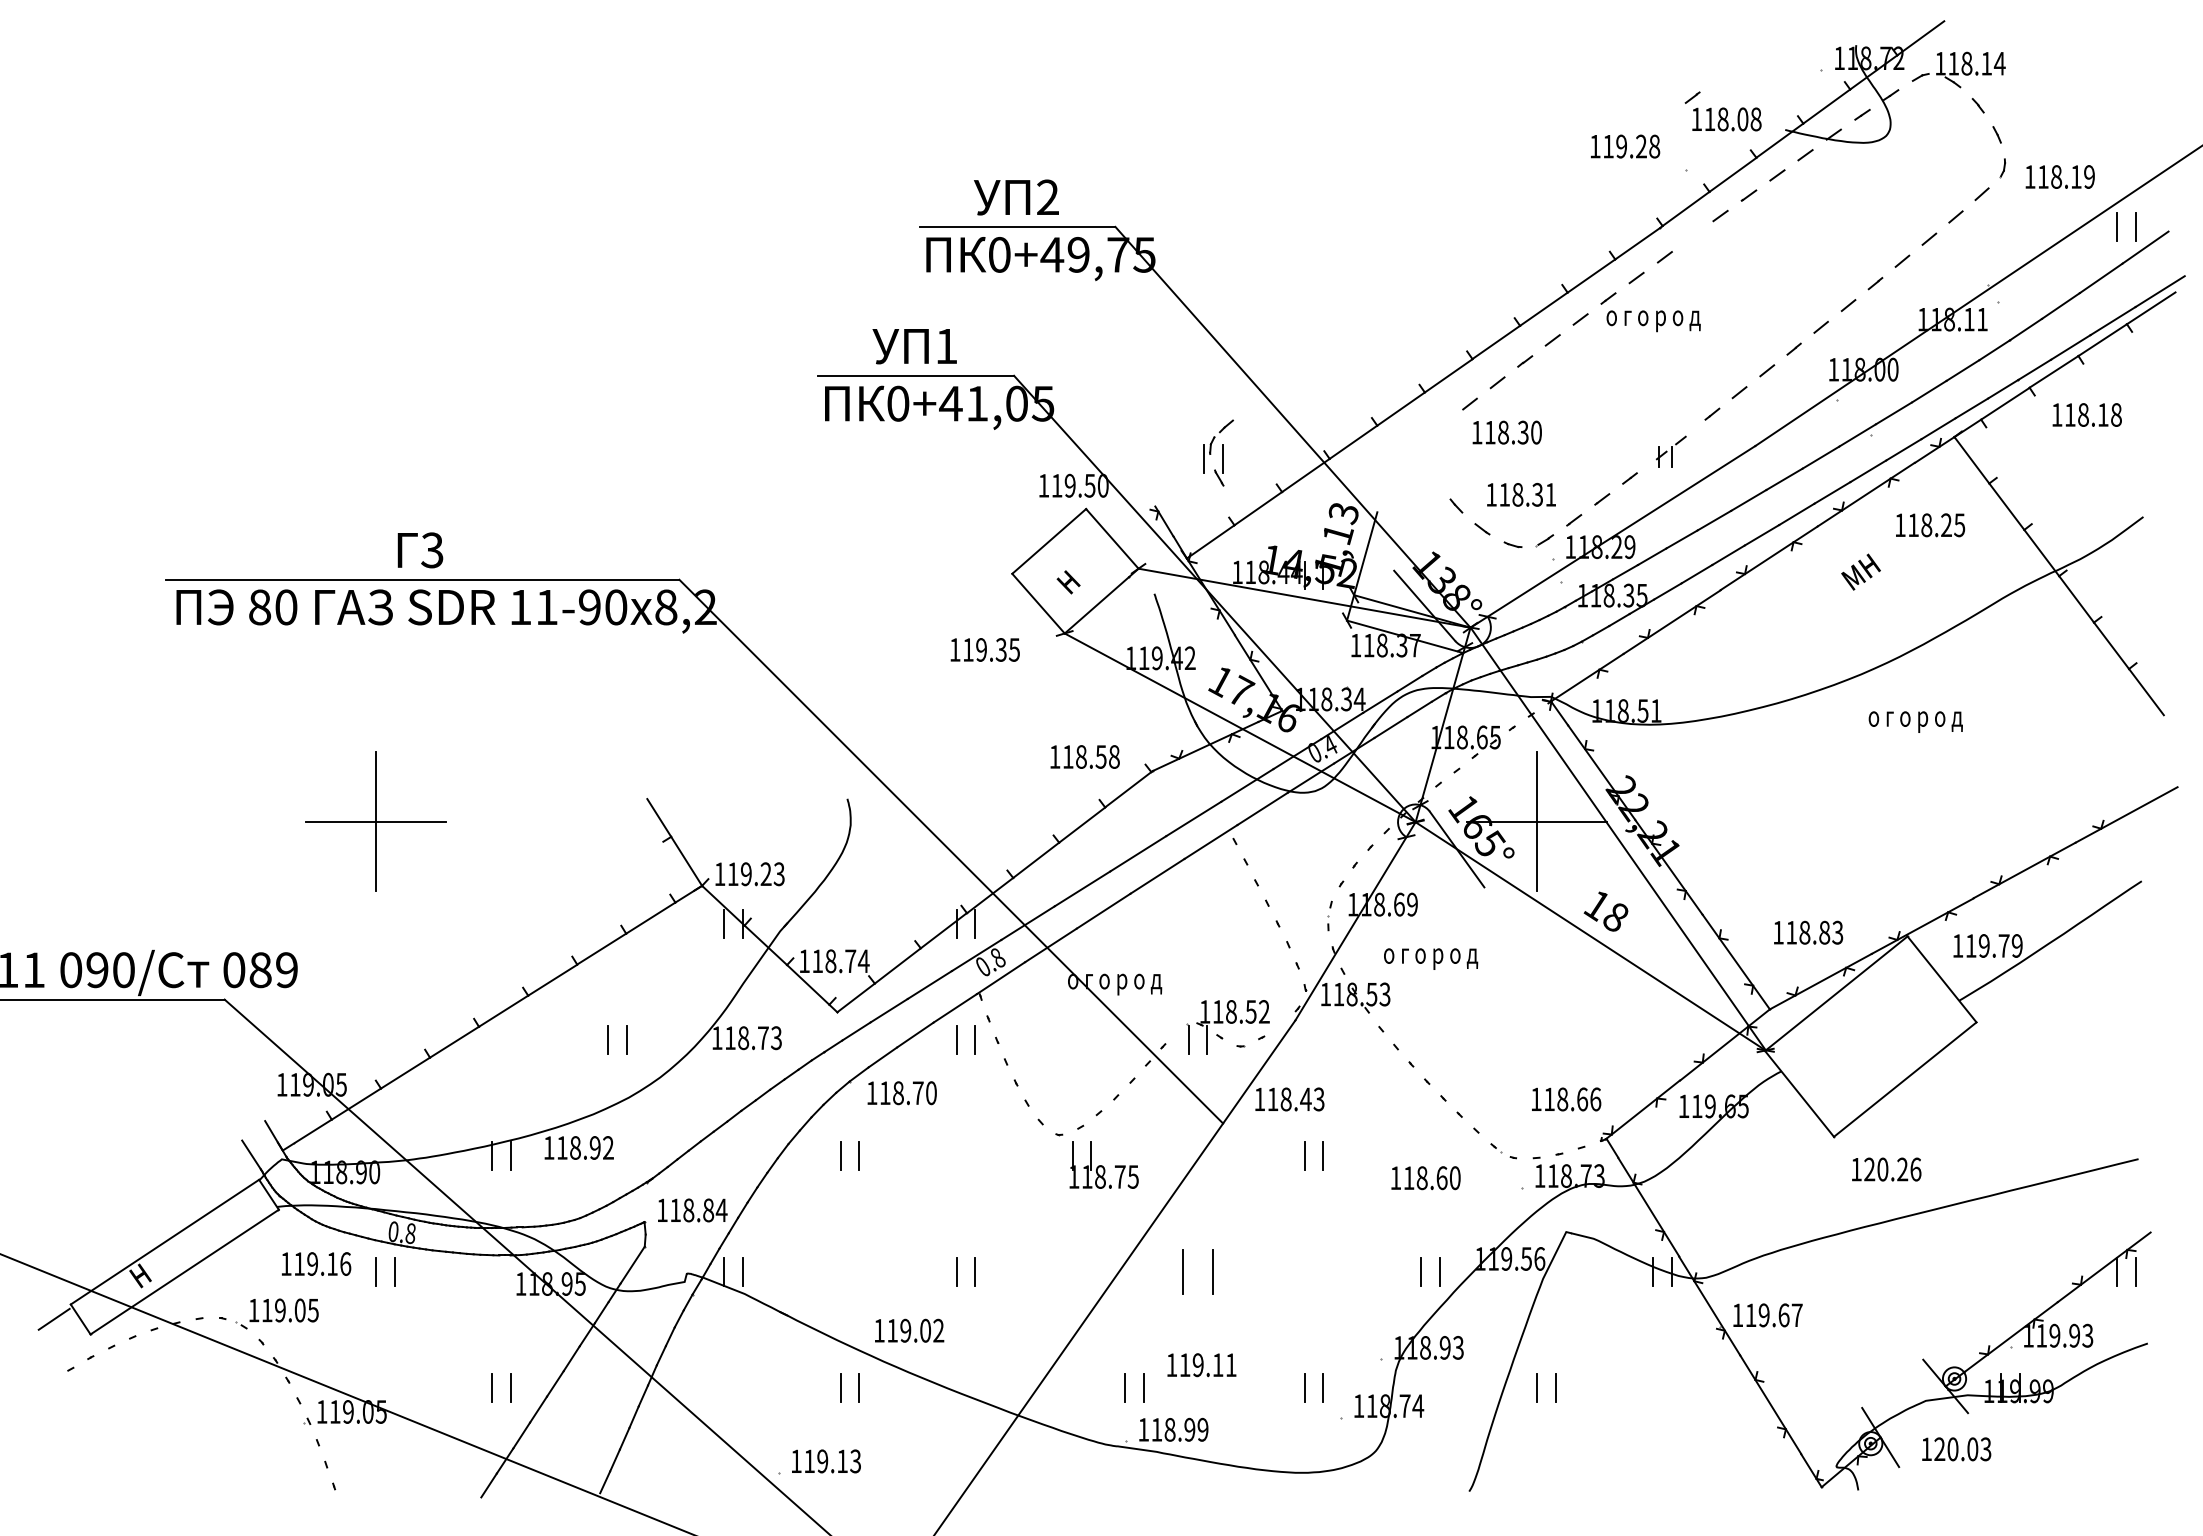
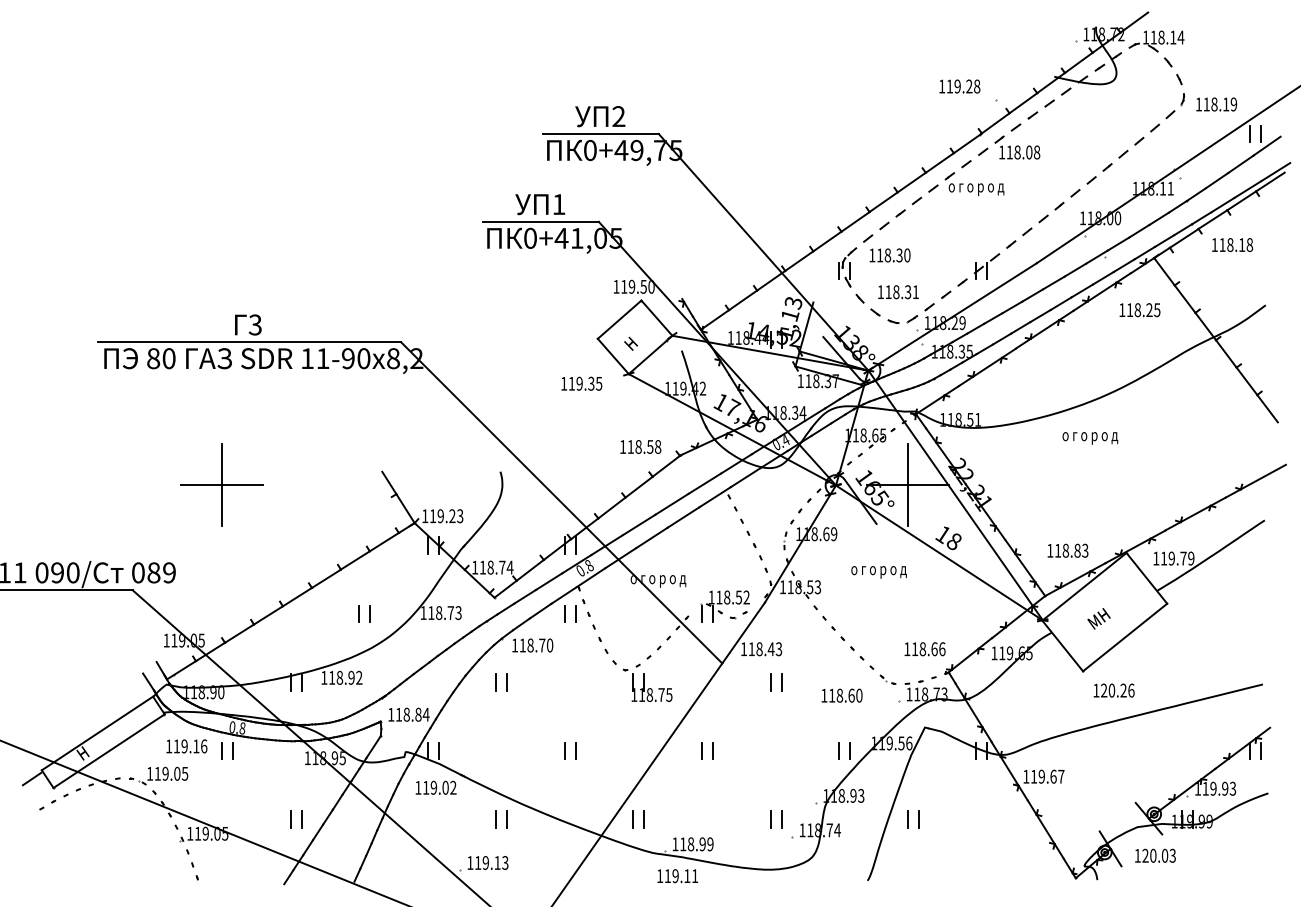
part: (1722, 110) -> (1017, 147), moved
part: (1670, 451) -> (986, 266), size x1.43
part: (1218, 453) -> (847, 267), moved
text: (1860, 571) -> (1098, 618), moved
text: (1916, 722) -> (1090, 438), moved
text: (1430, 959) -> (878, 572), moved
part: (1198, 1270) -> (707, 750), size x0.62
text: (908, 1330) -> (435, 787), moved
text: (1201, 1365) -> (677, 876), moved
part: (1133, 1387) -> (638, 819), moved

